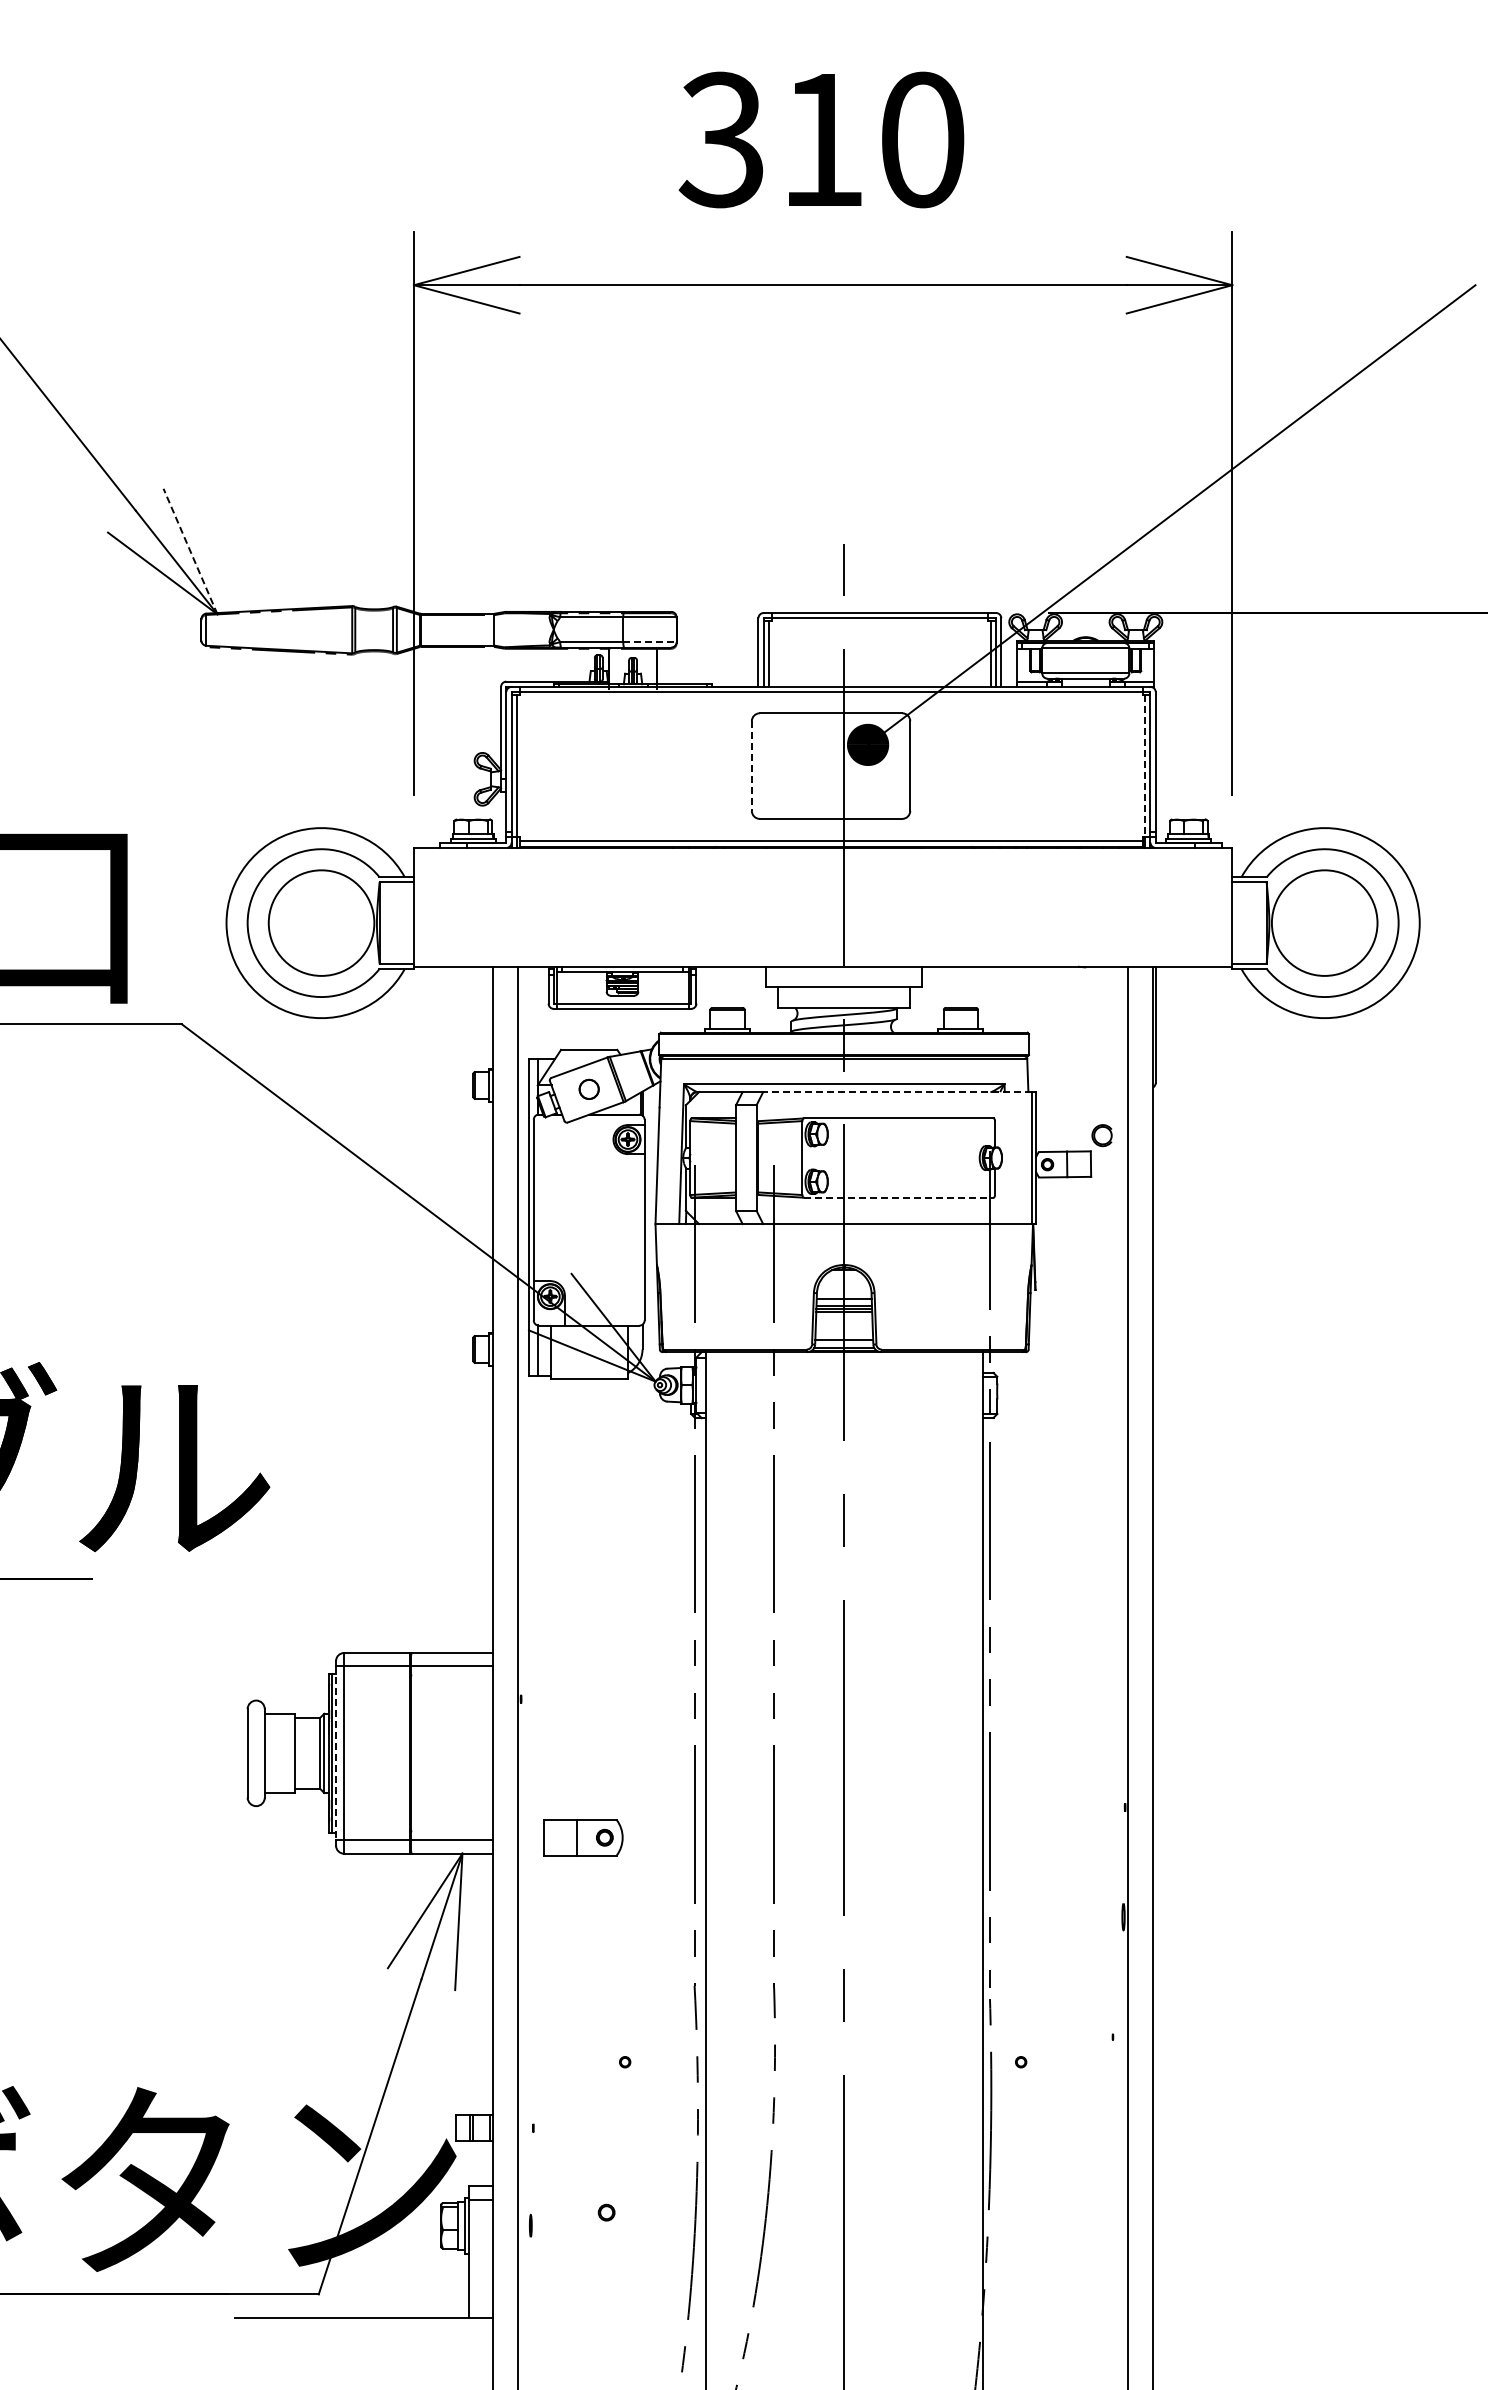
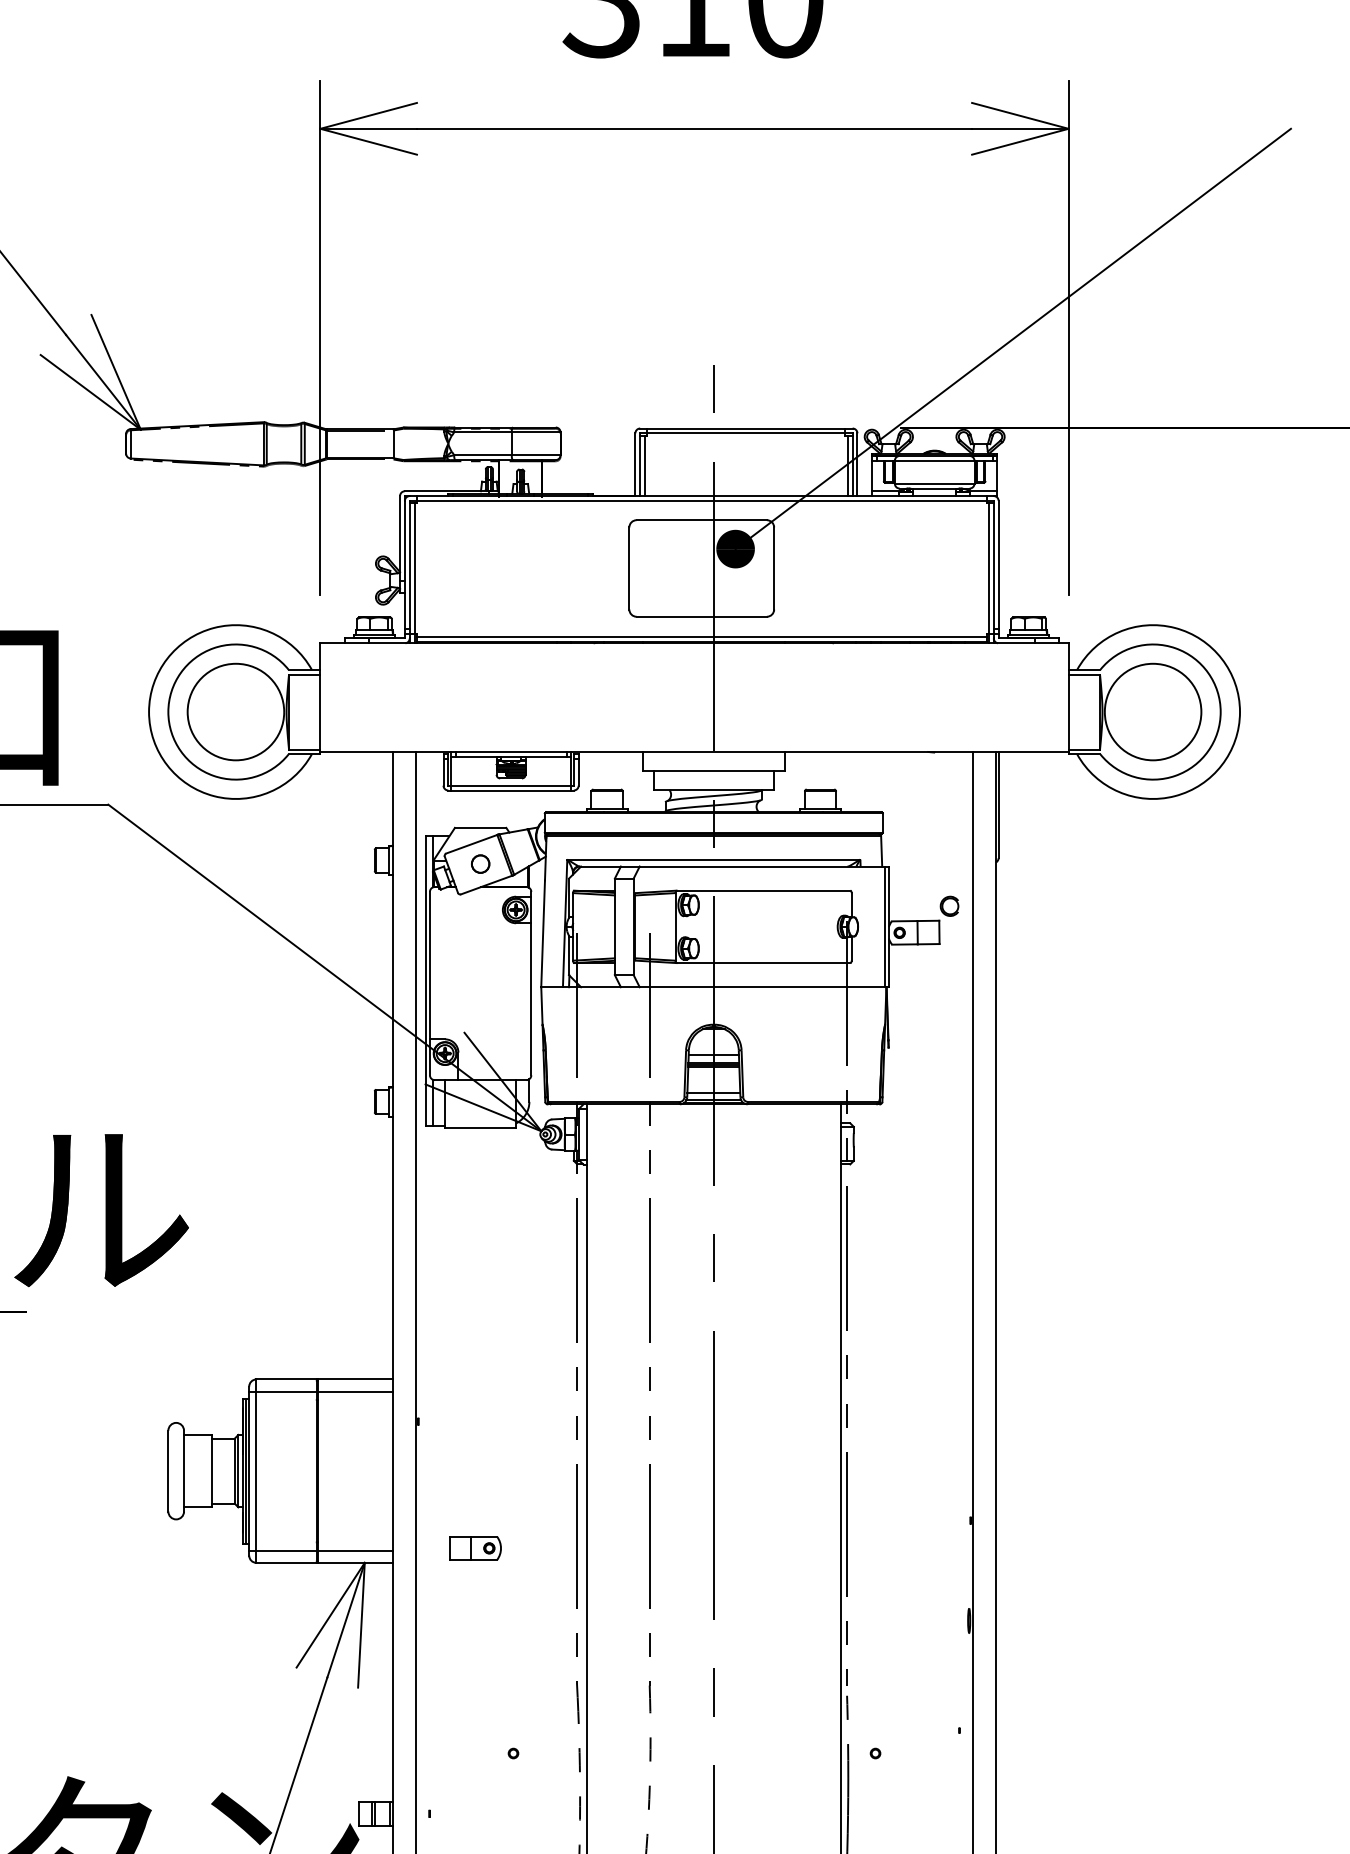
line: (190, 551) -> (116, 372), dashed -> solid
line: (649, 642) -> (535, 455), dashed -> solid
line: (751, 766) -> (629, 568), dashed -> solid
line: (1145, 766) -> (989, 568), dashed -> solid
line: (897, 1092) -> (762, 866), dashed -> solid
line: (899, 1197) -> (764, 962), dashed -> solid
line: (336, 1753) -> (249, 1471), dashed -> solid
part: (583, 1837) -> (475, 1548), size x0.71

